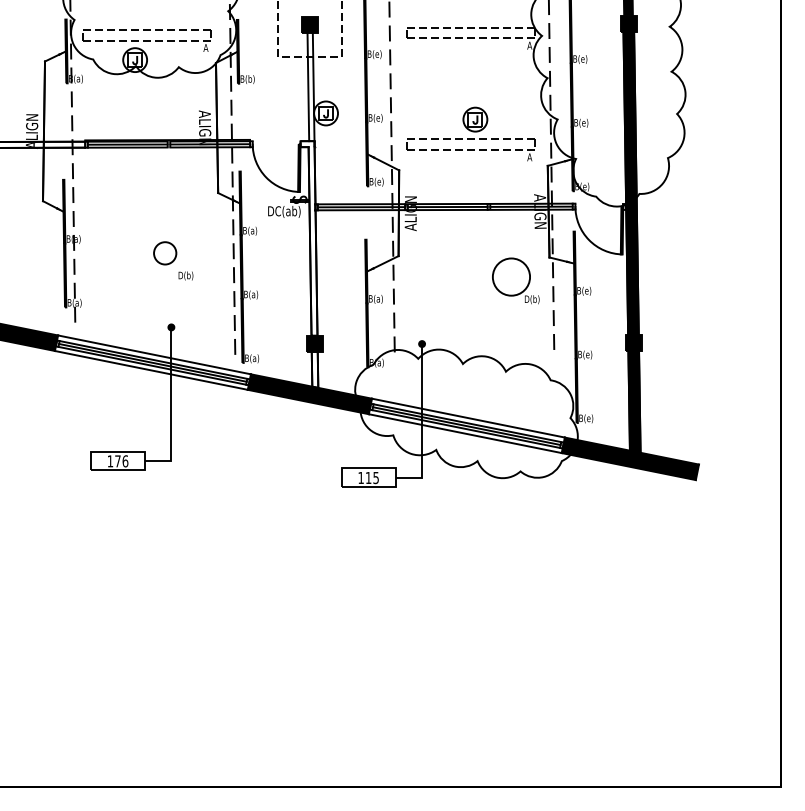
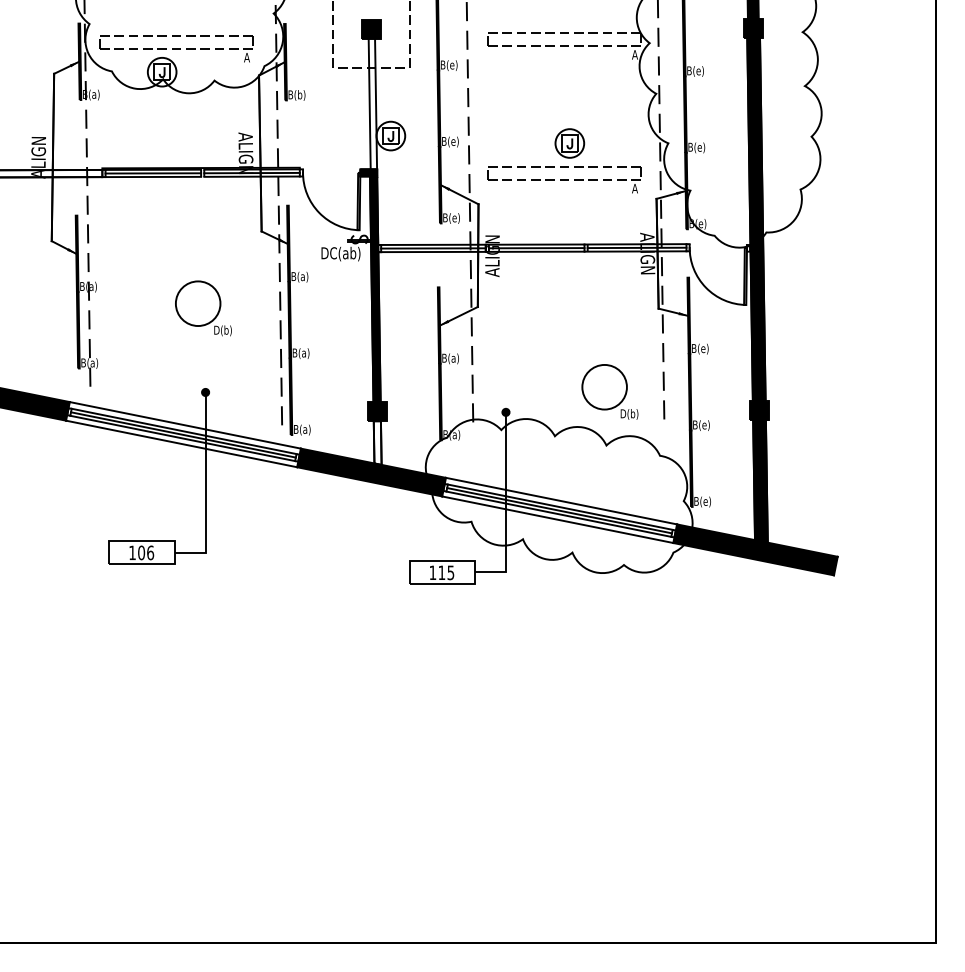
fill: (308, 238) -> (369, 285), added
circle: (164, 252) -> (197, 302), size x1.67
part: (515, 280) -> (609, 391), moved
text: (117, 461) -> (141, 553), 176 -> 106

